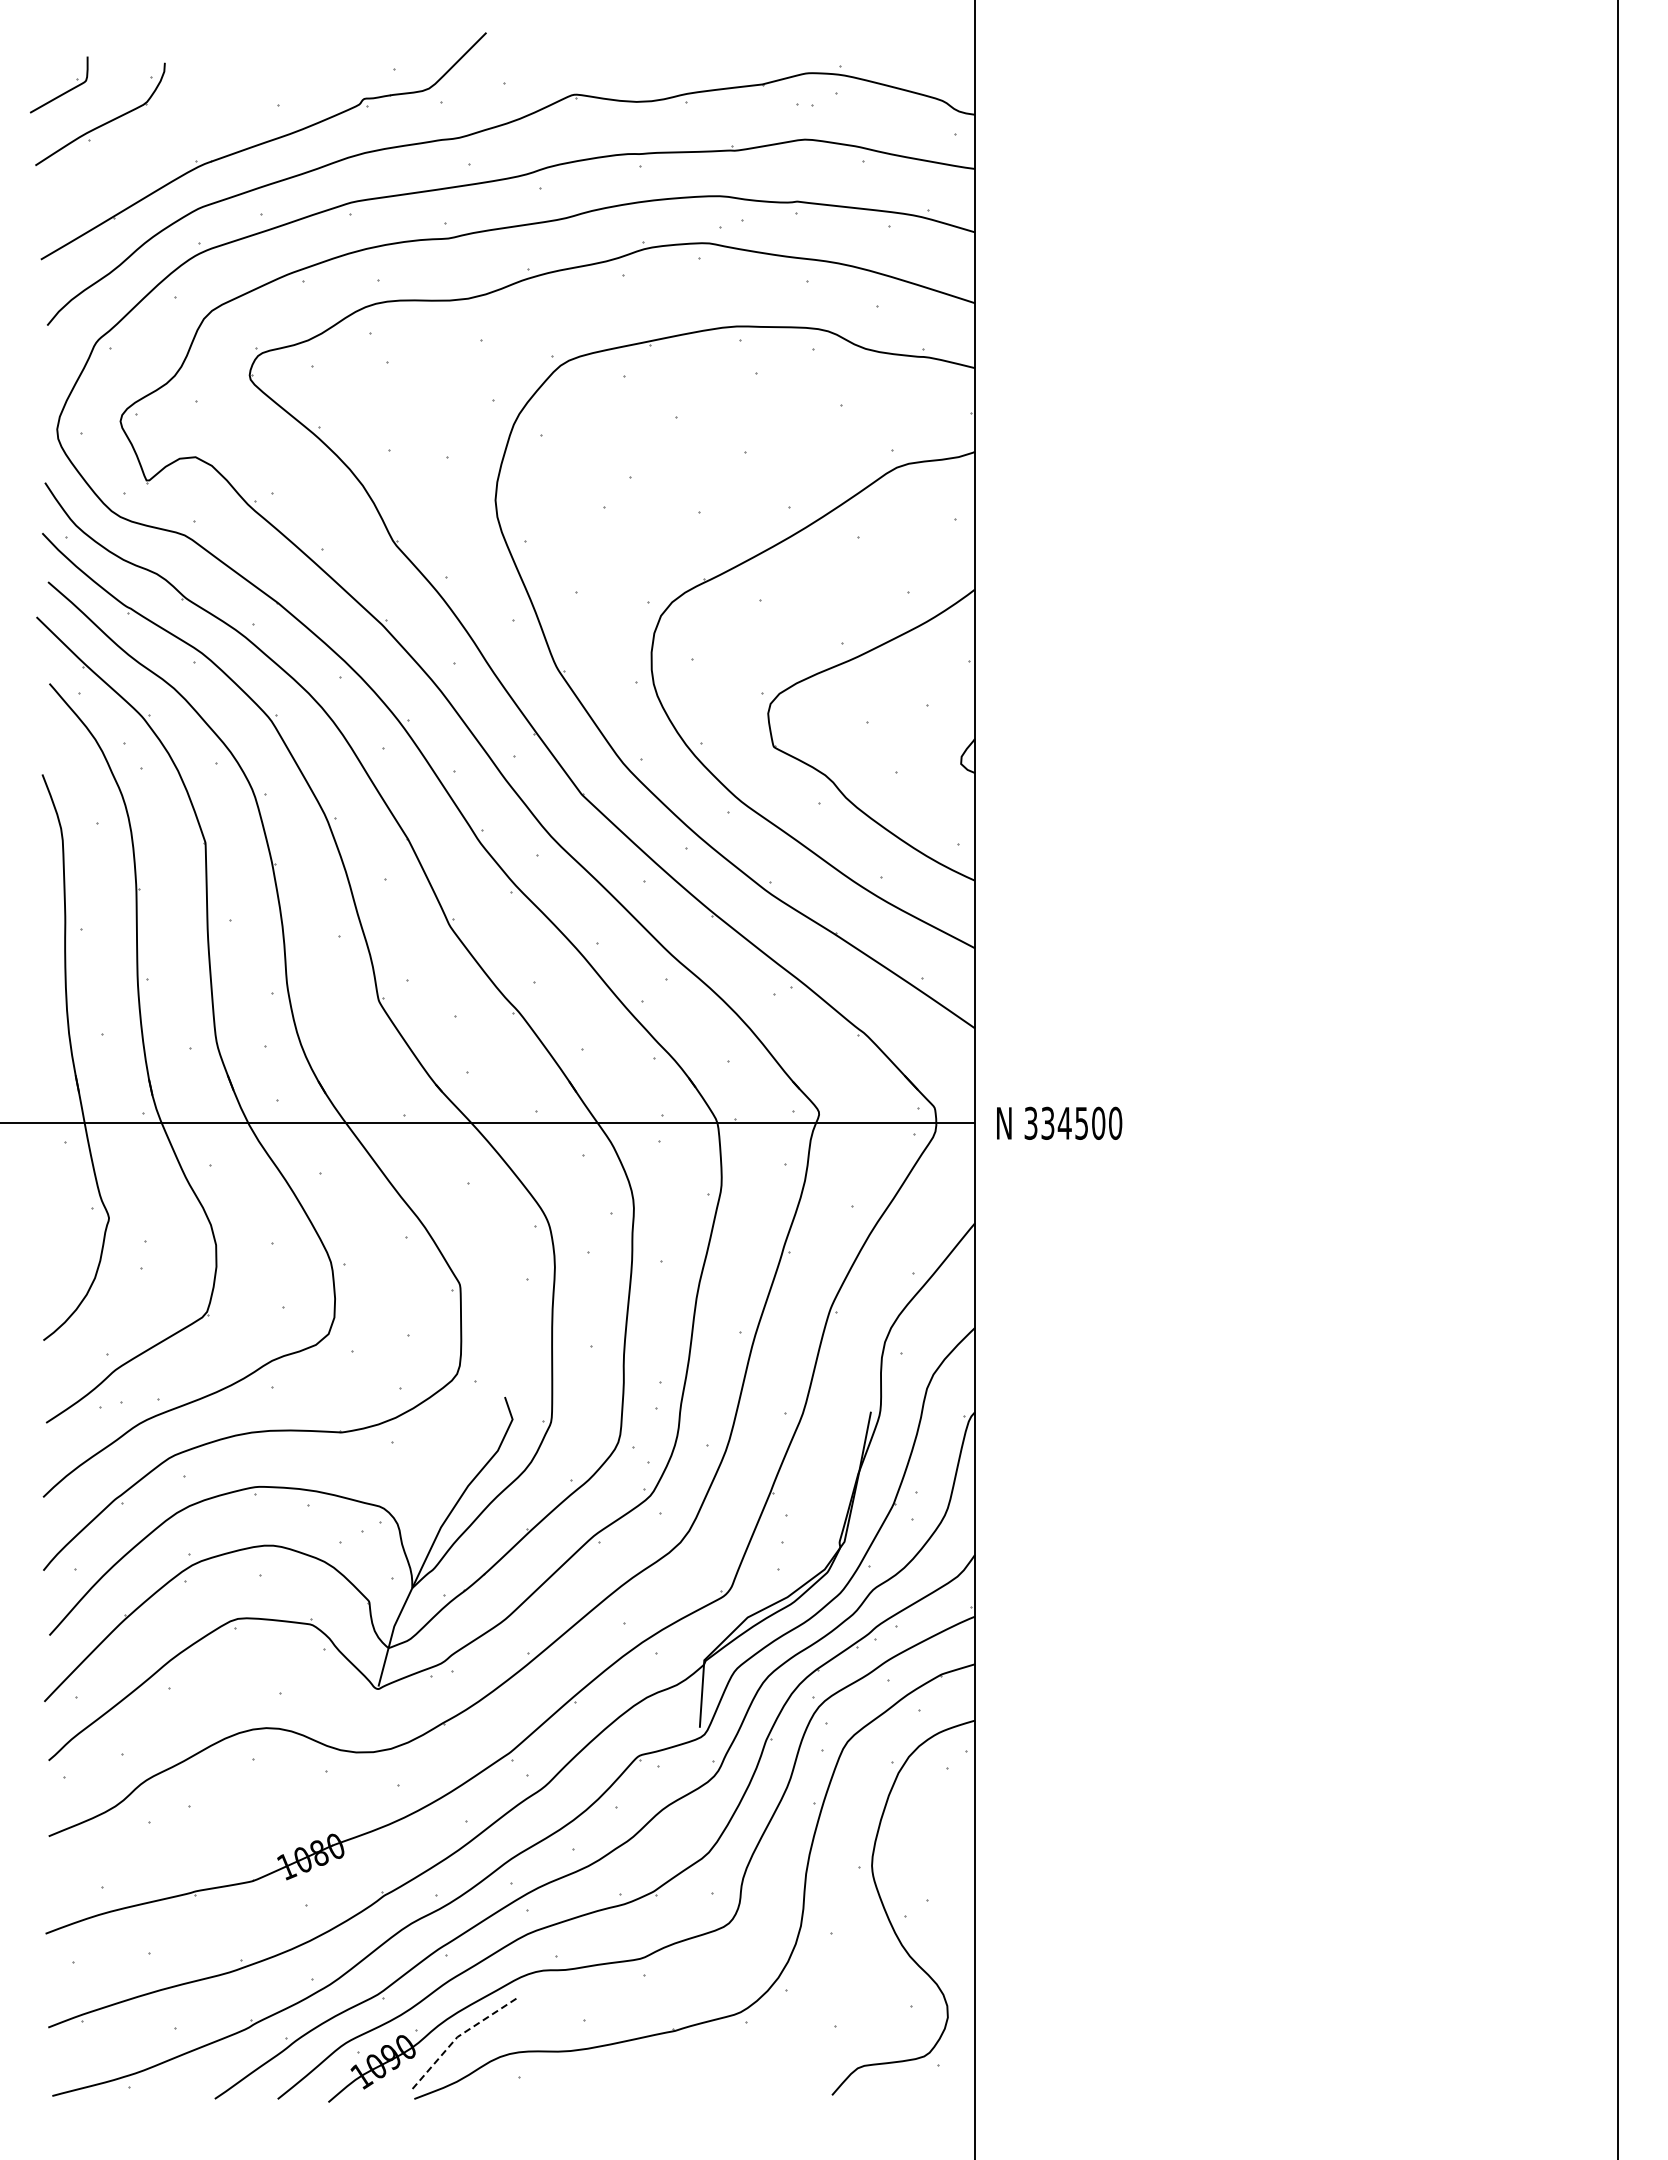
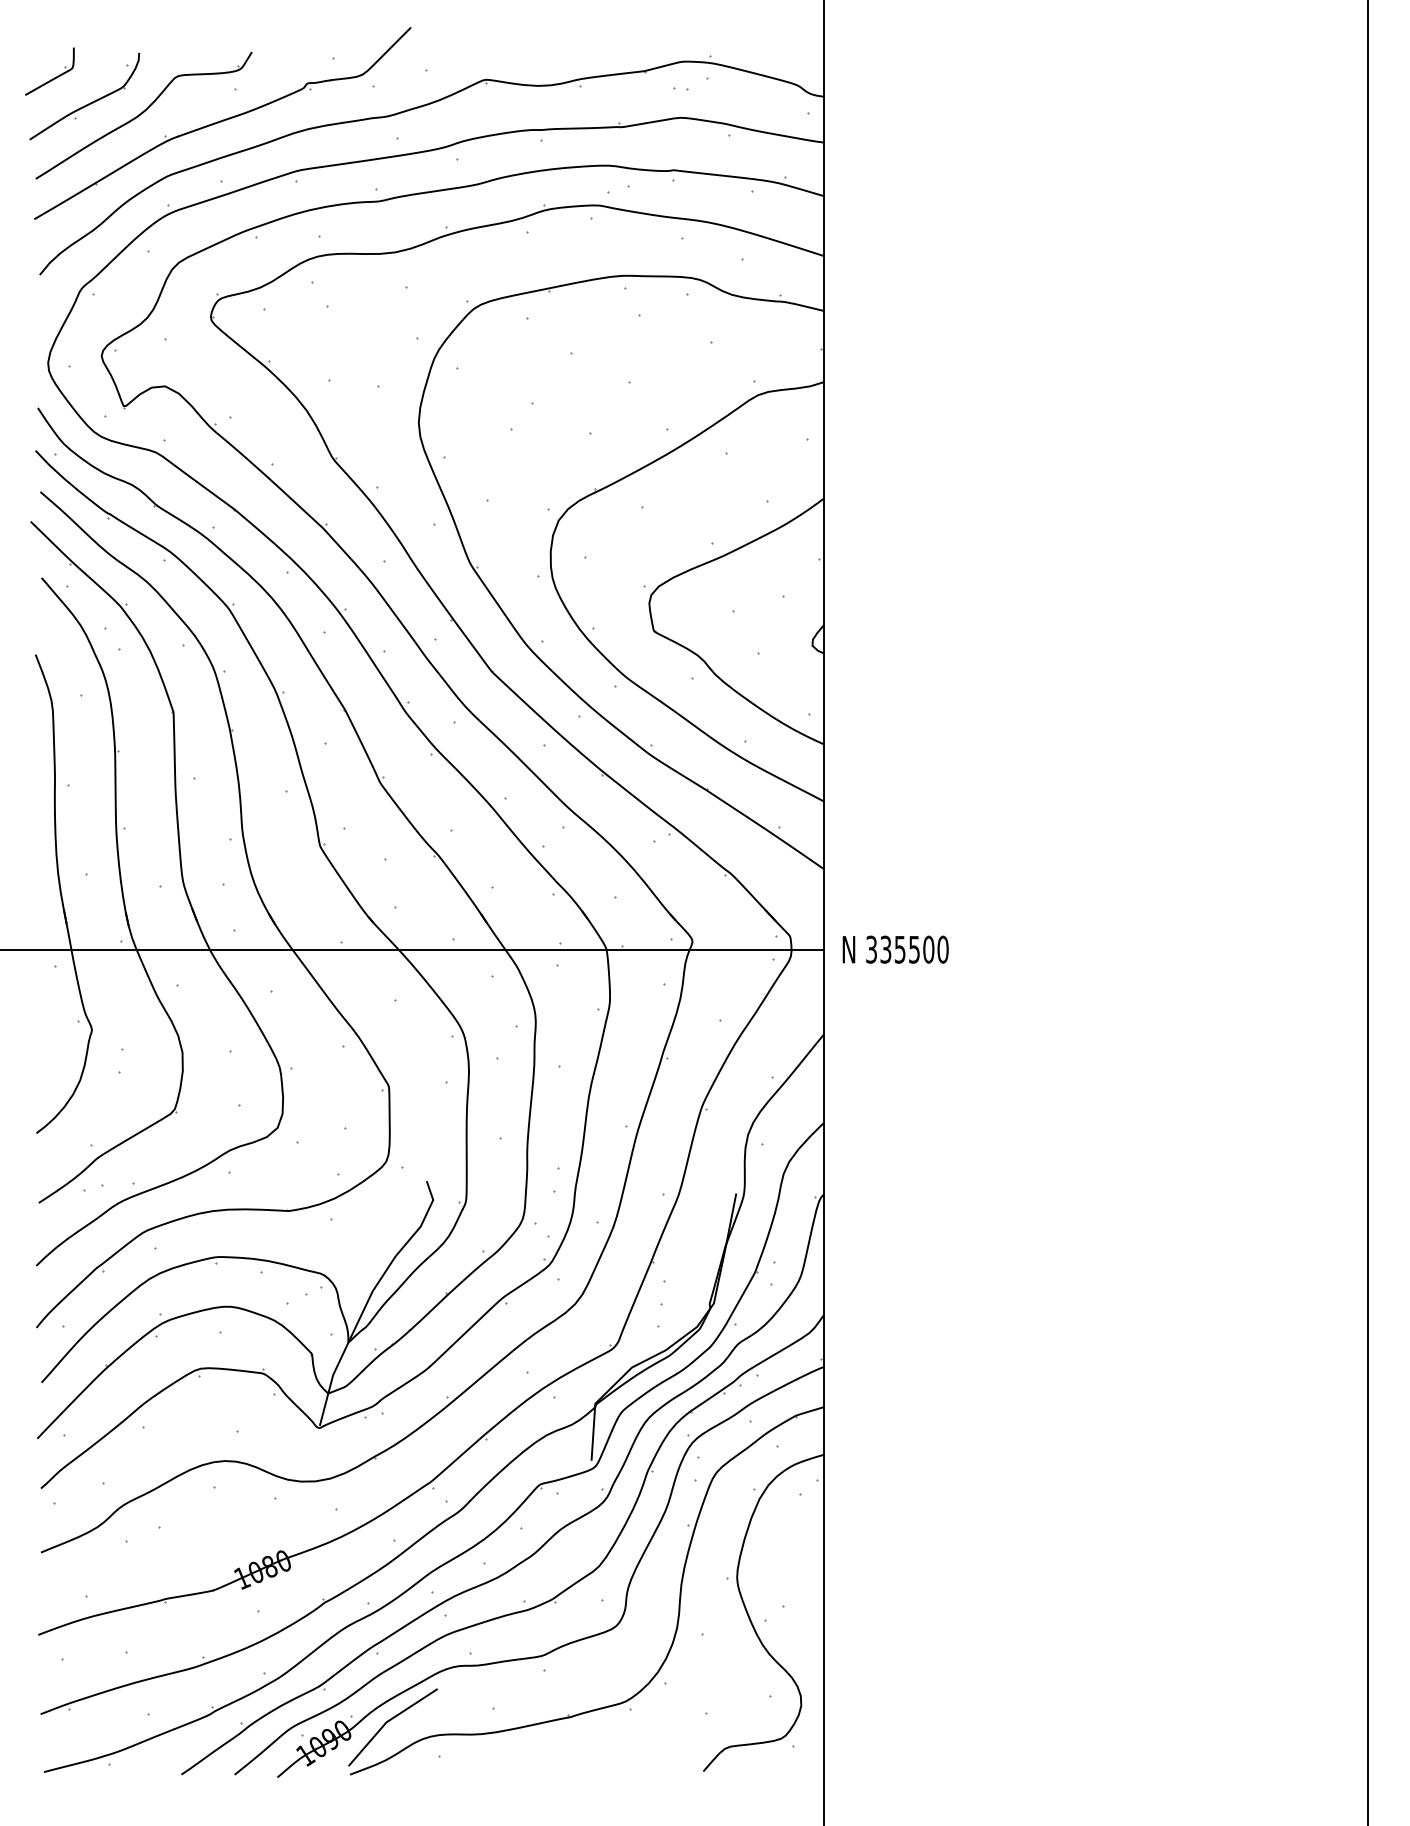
part: (170, 136) -> (143, 115), added
text: (1064, 1123) -> (899, 949), 334500 -> 335500
line: (459, 2036) -> (388, 1721), dashed -> solid

